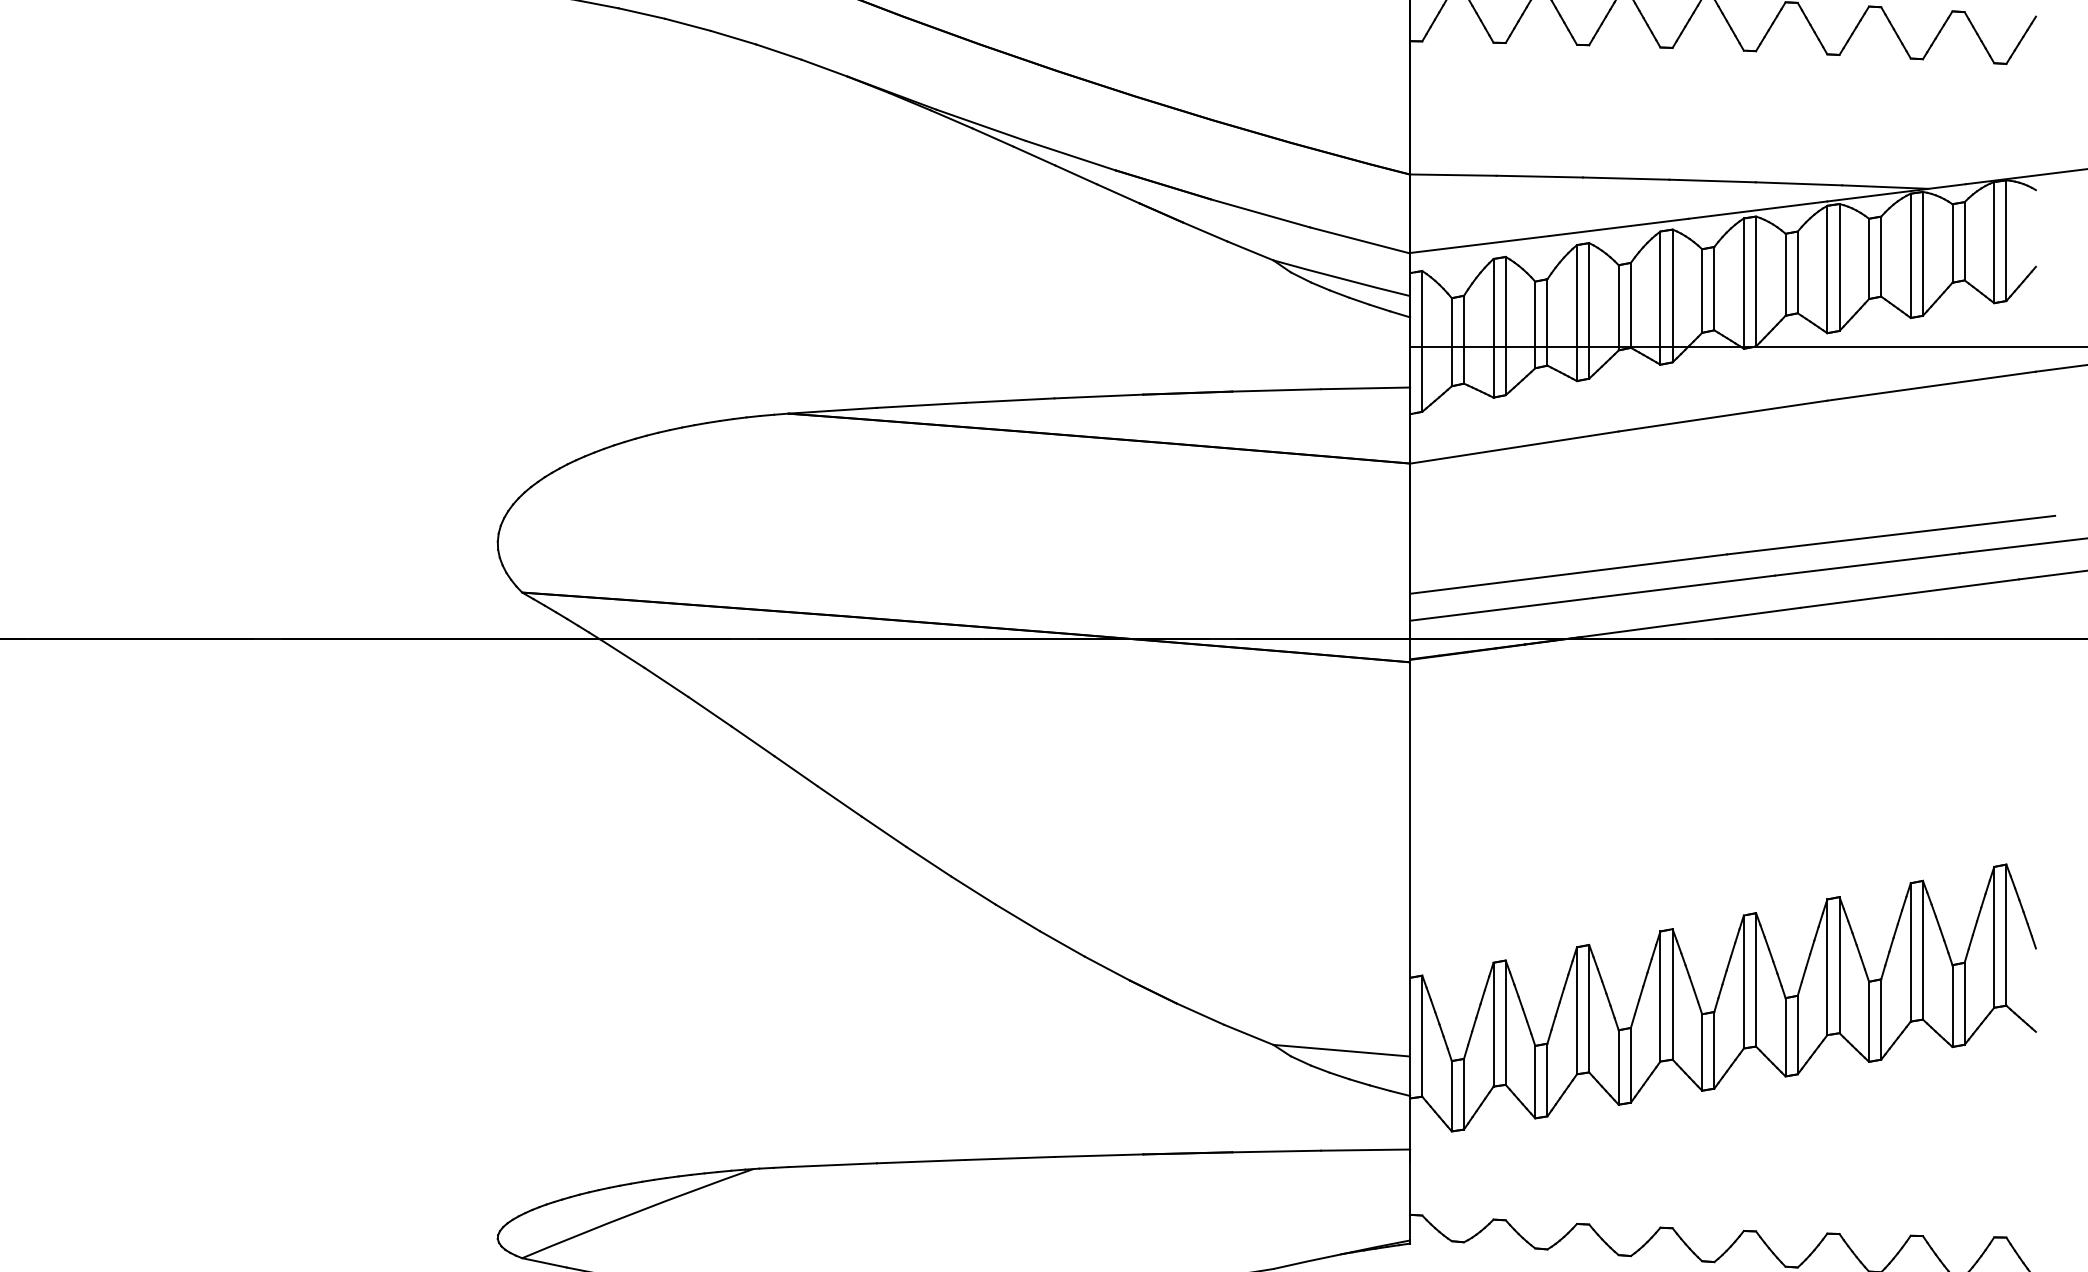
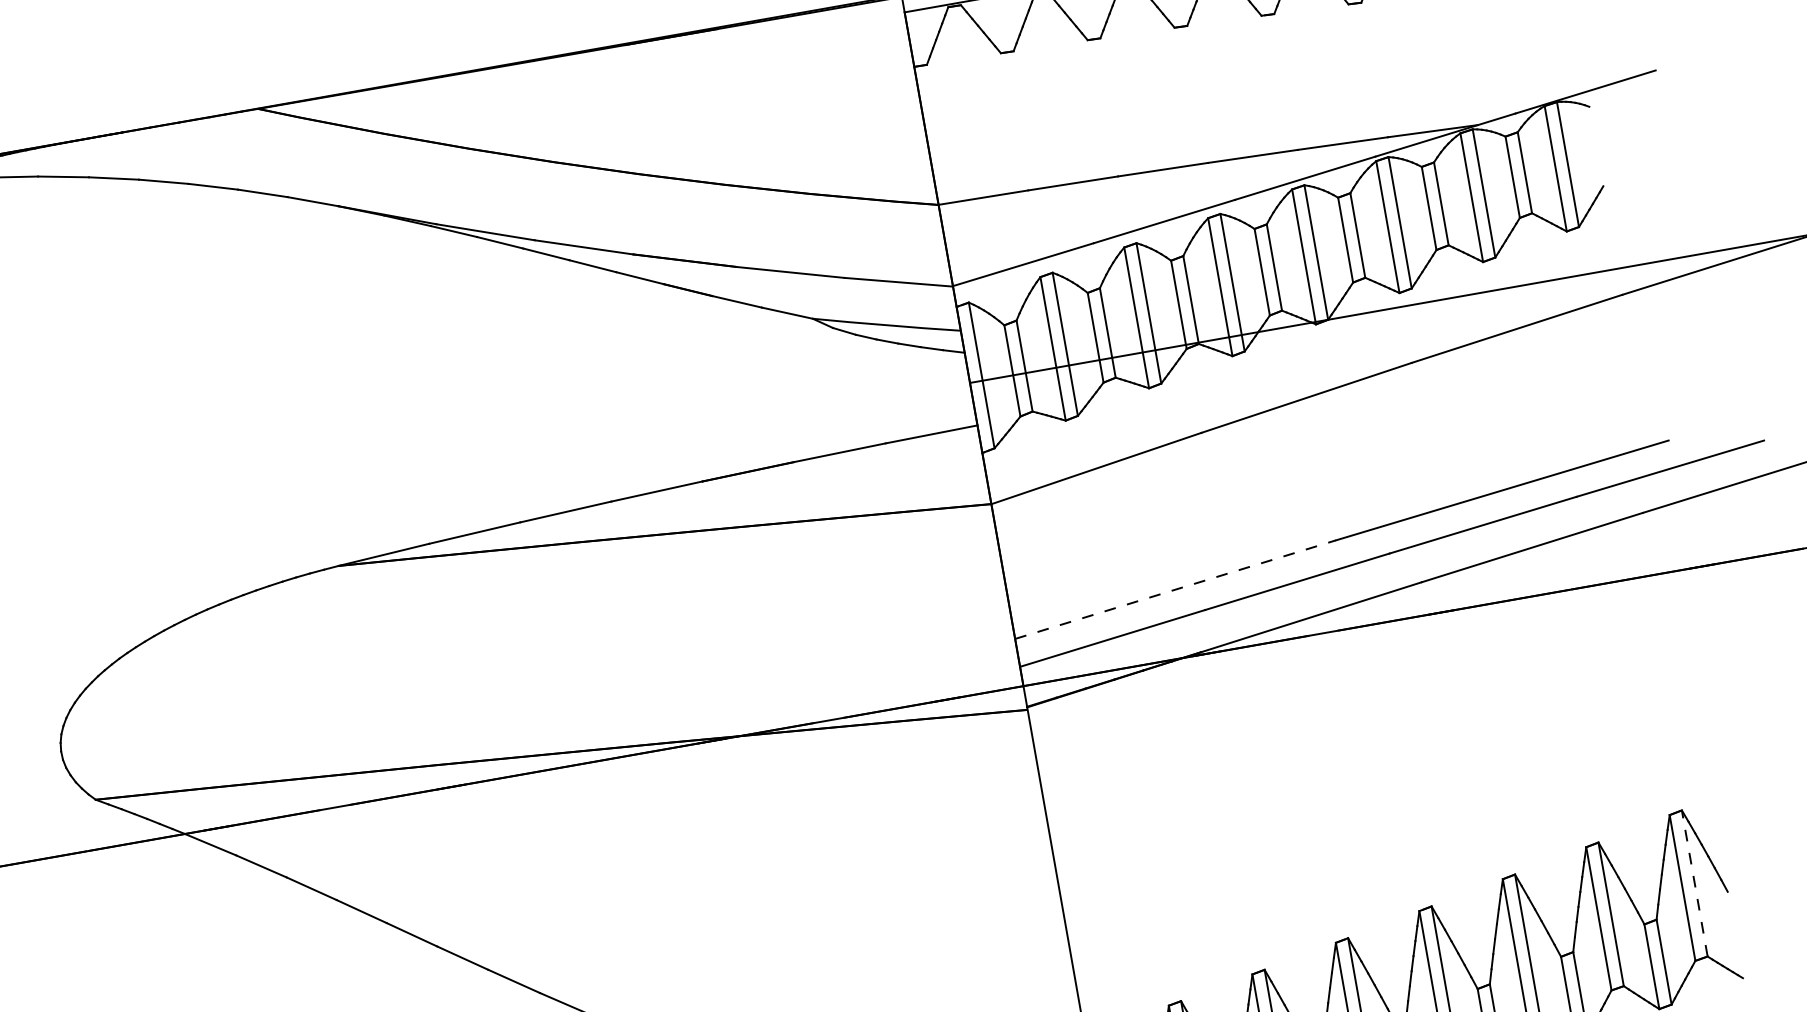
line: (1568, 574) -> (1175, 590), solid -> dashed
line: (2006, 935) -> (1694, 883), solid -> dashed

